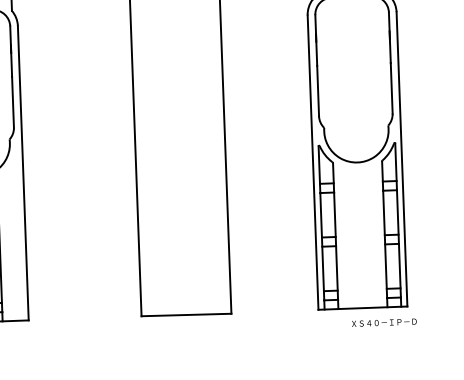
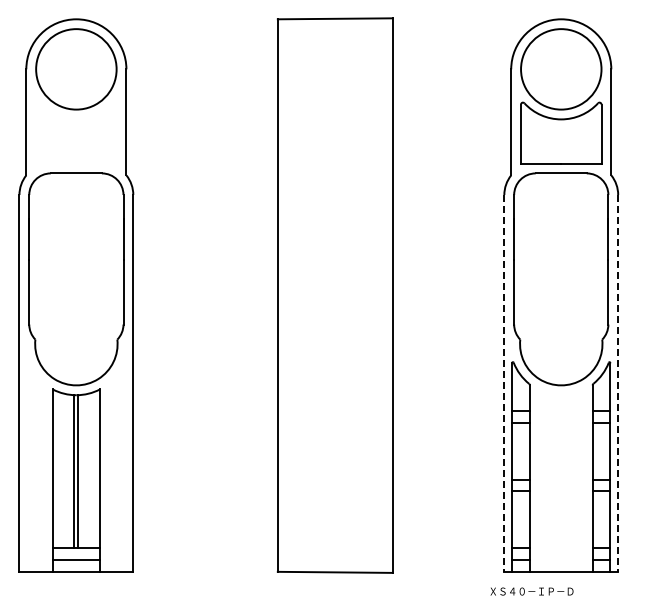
line: (402, 159) -> (618, 383), solid -> dashed
line: (313, 162) -> (504, 383), solid -> dashed
text: (383, 322) -> (531, 591), moved

